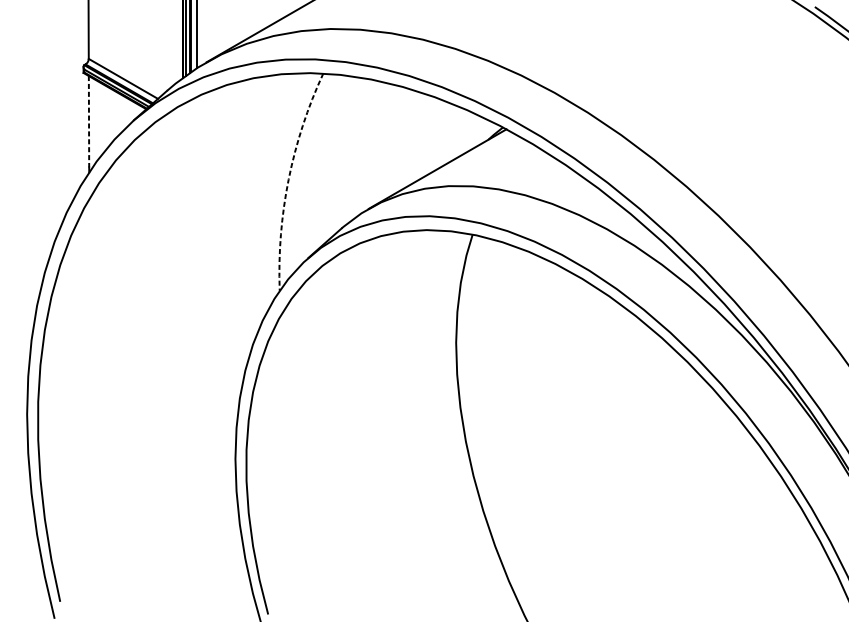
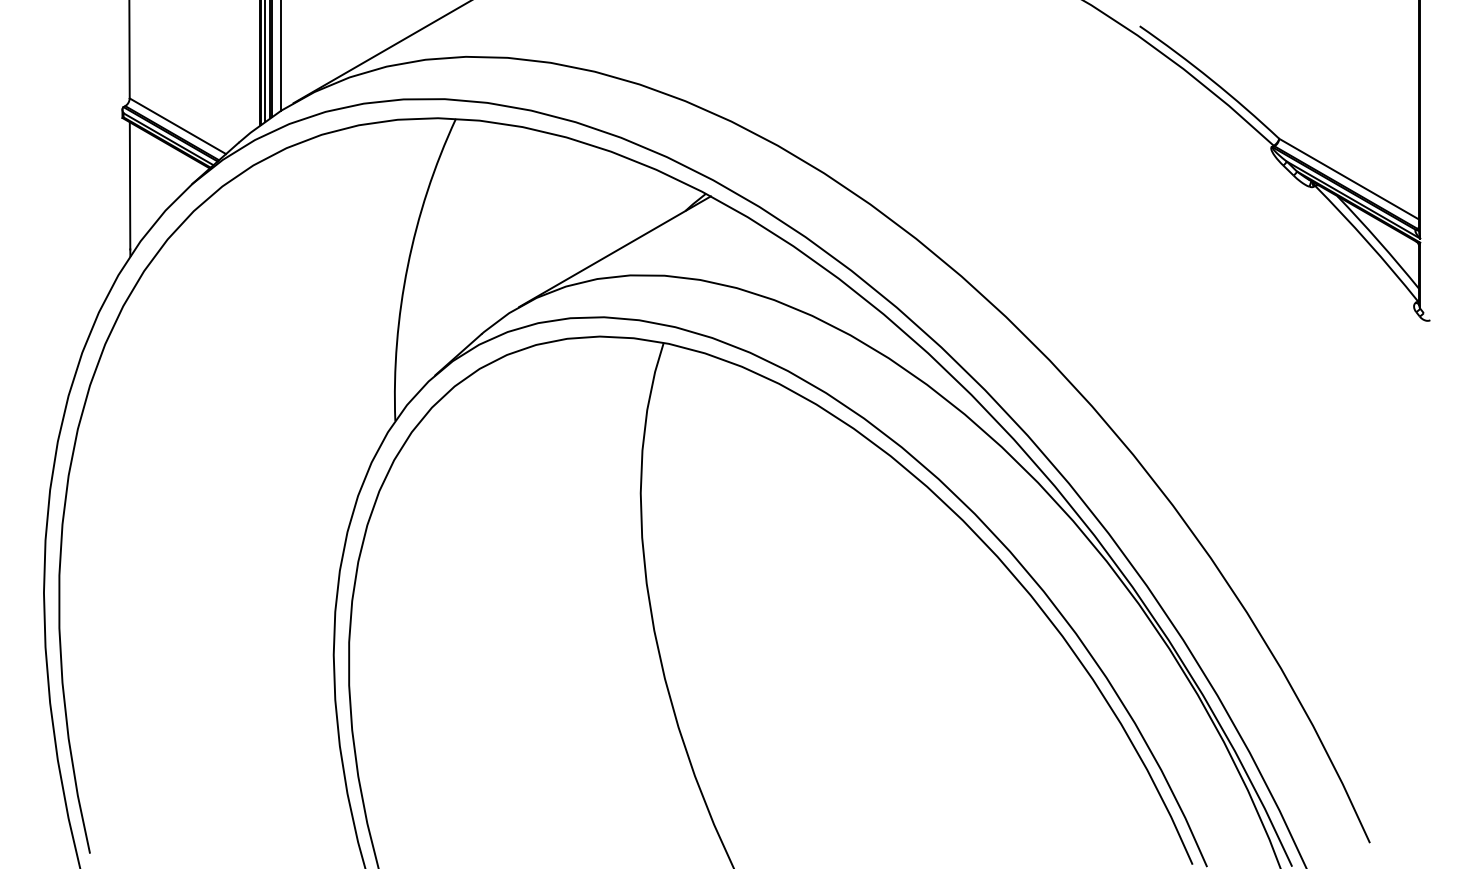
line: (89, 121) -> (130, 185), dashed -> solid
arc: (288, 179) -> (407, 266), dashed -> solid

